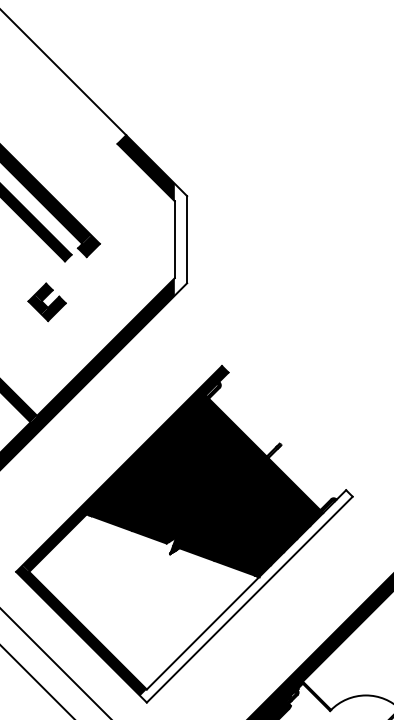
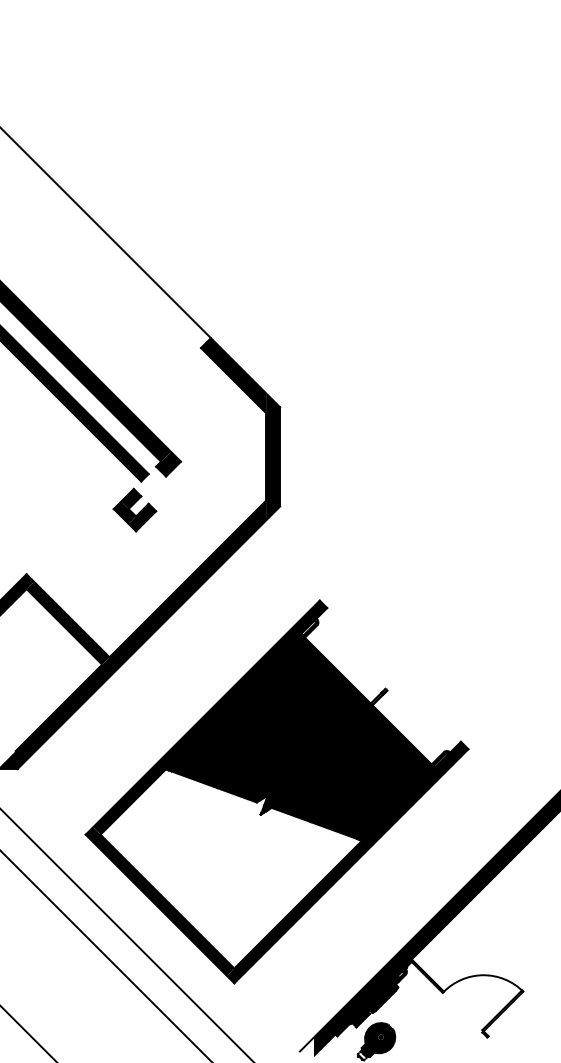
fill: (181, 239) -> (273, 456), added
part: (46, 301) -> (134, 509), moved
fill: (246, 596) -> (347, 862), added

